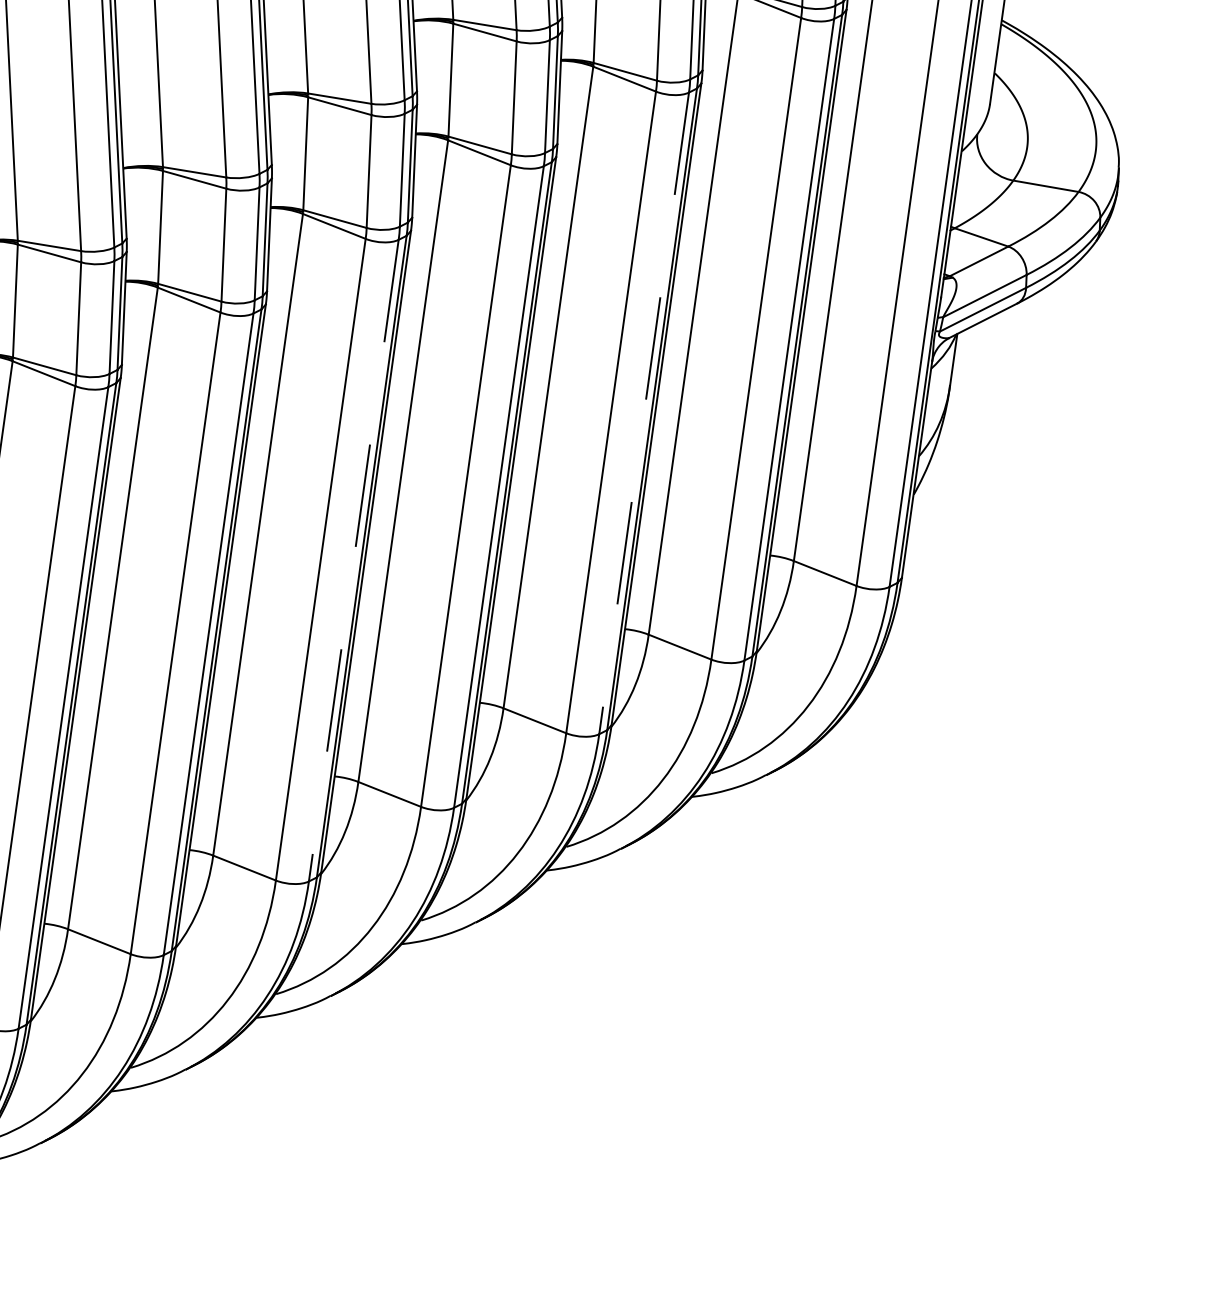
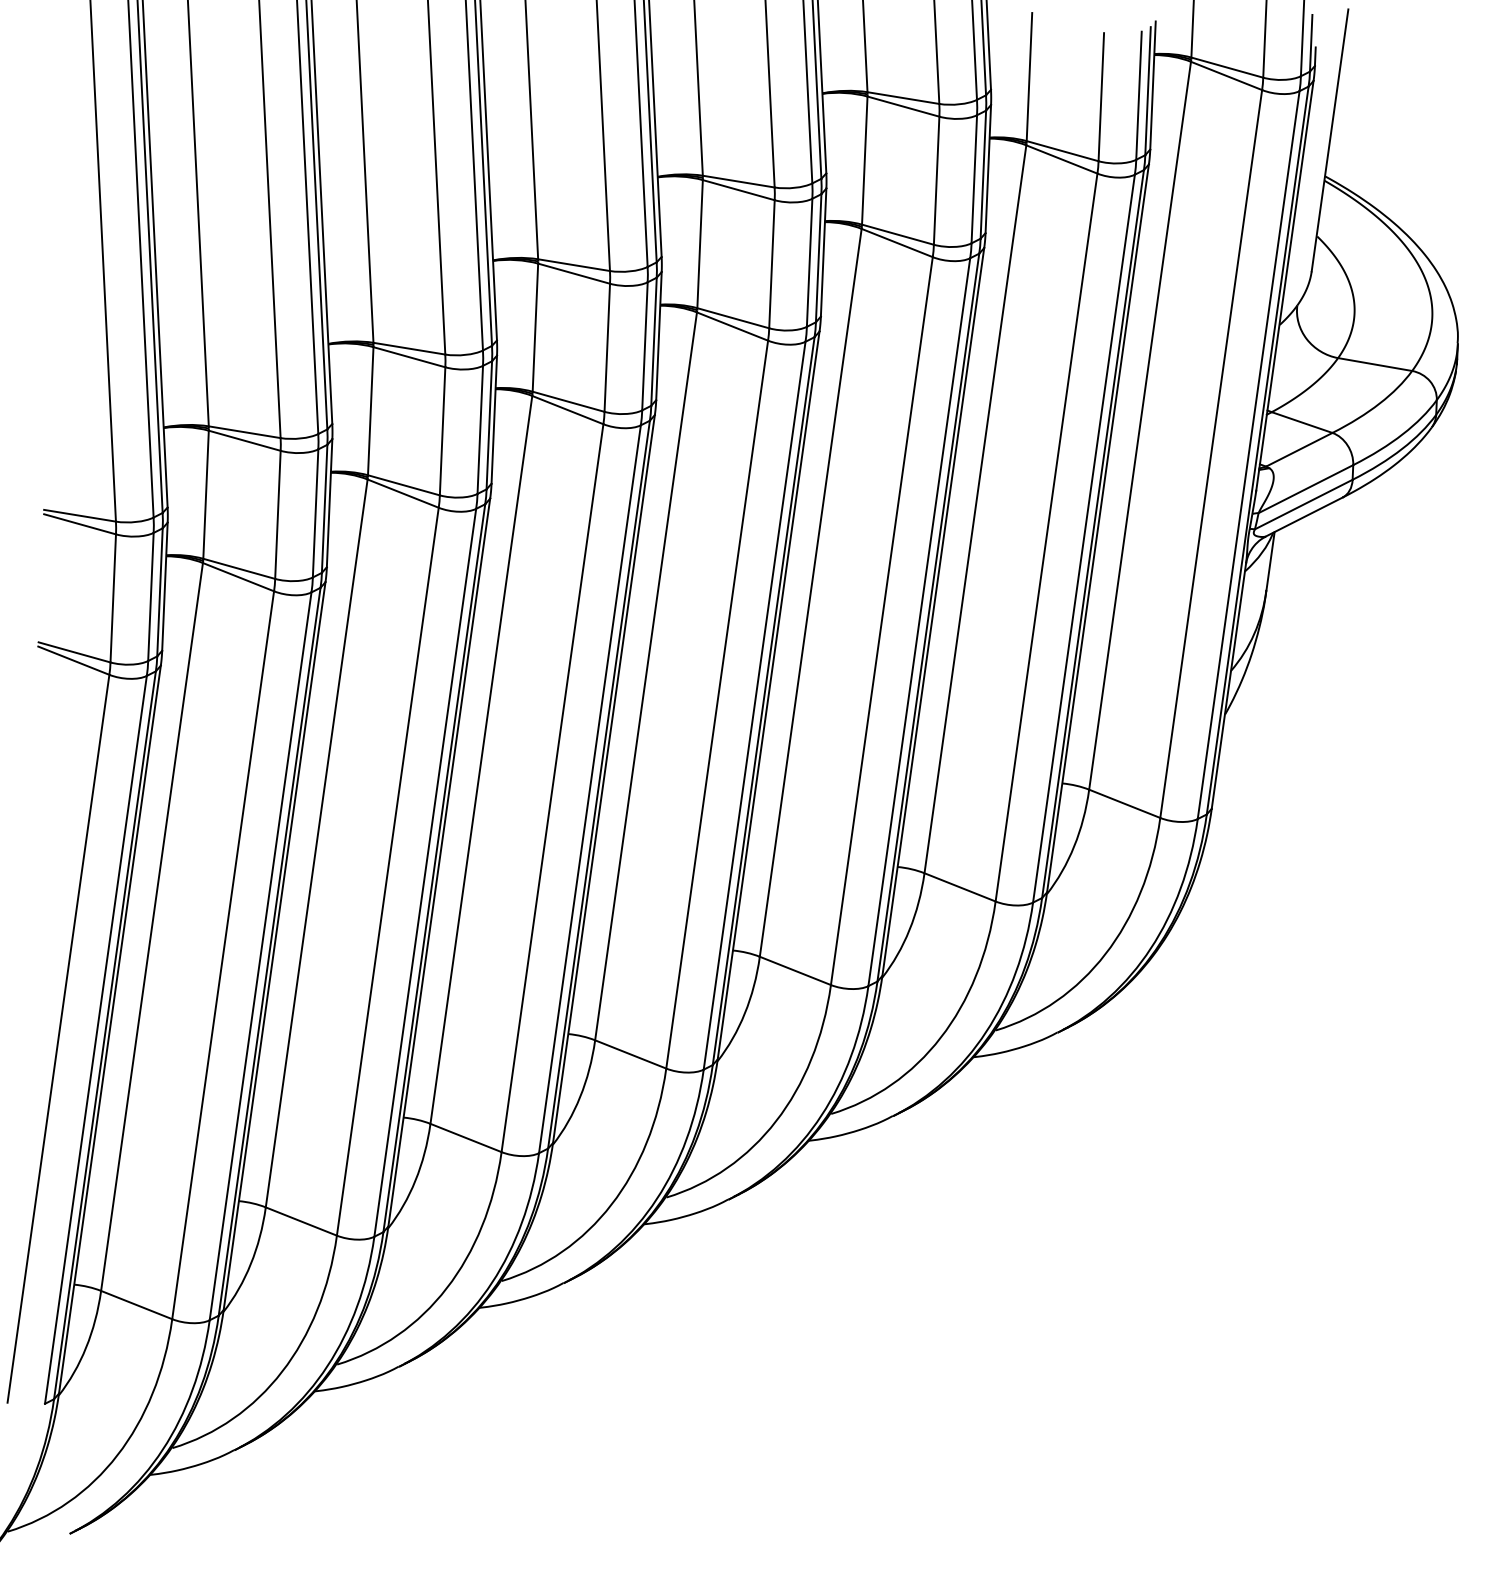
line: (644, 413) -> (919, 622), dashed -> solid
line: (353, 560) -> (589, 789), dashed -> solid

